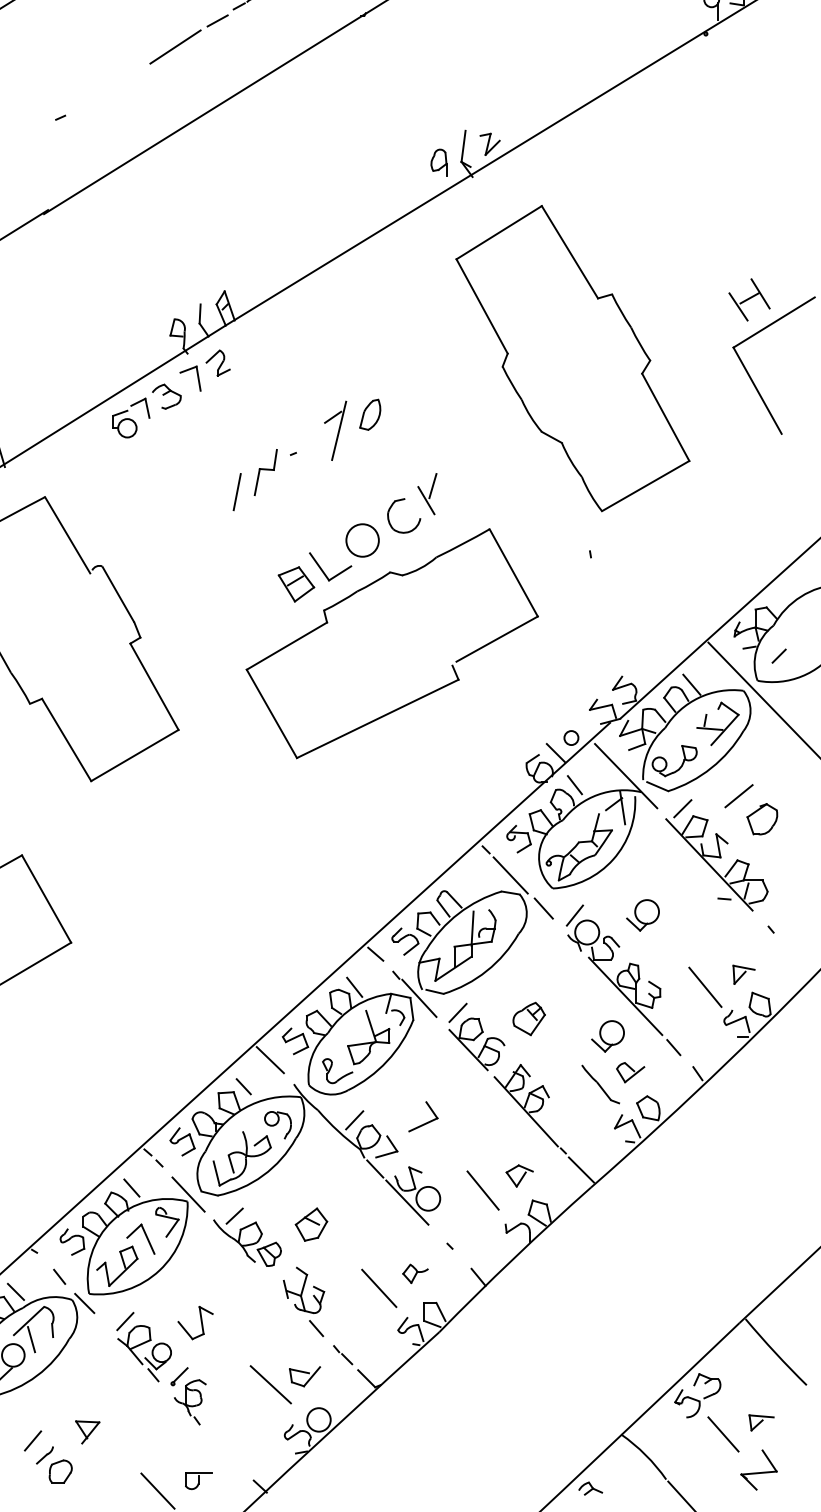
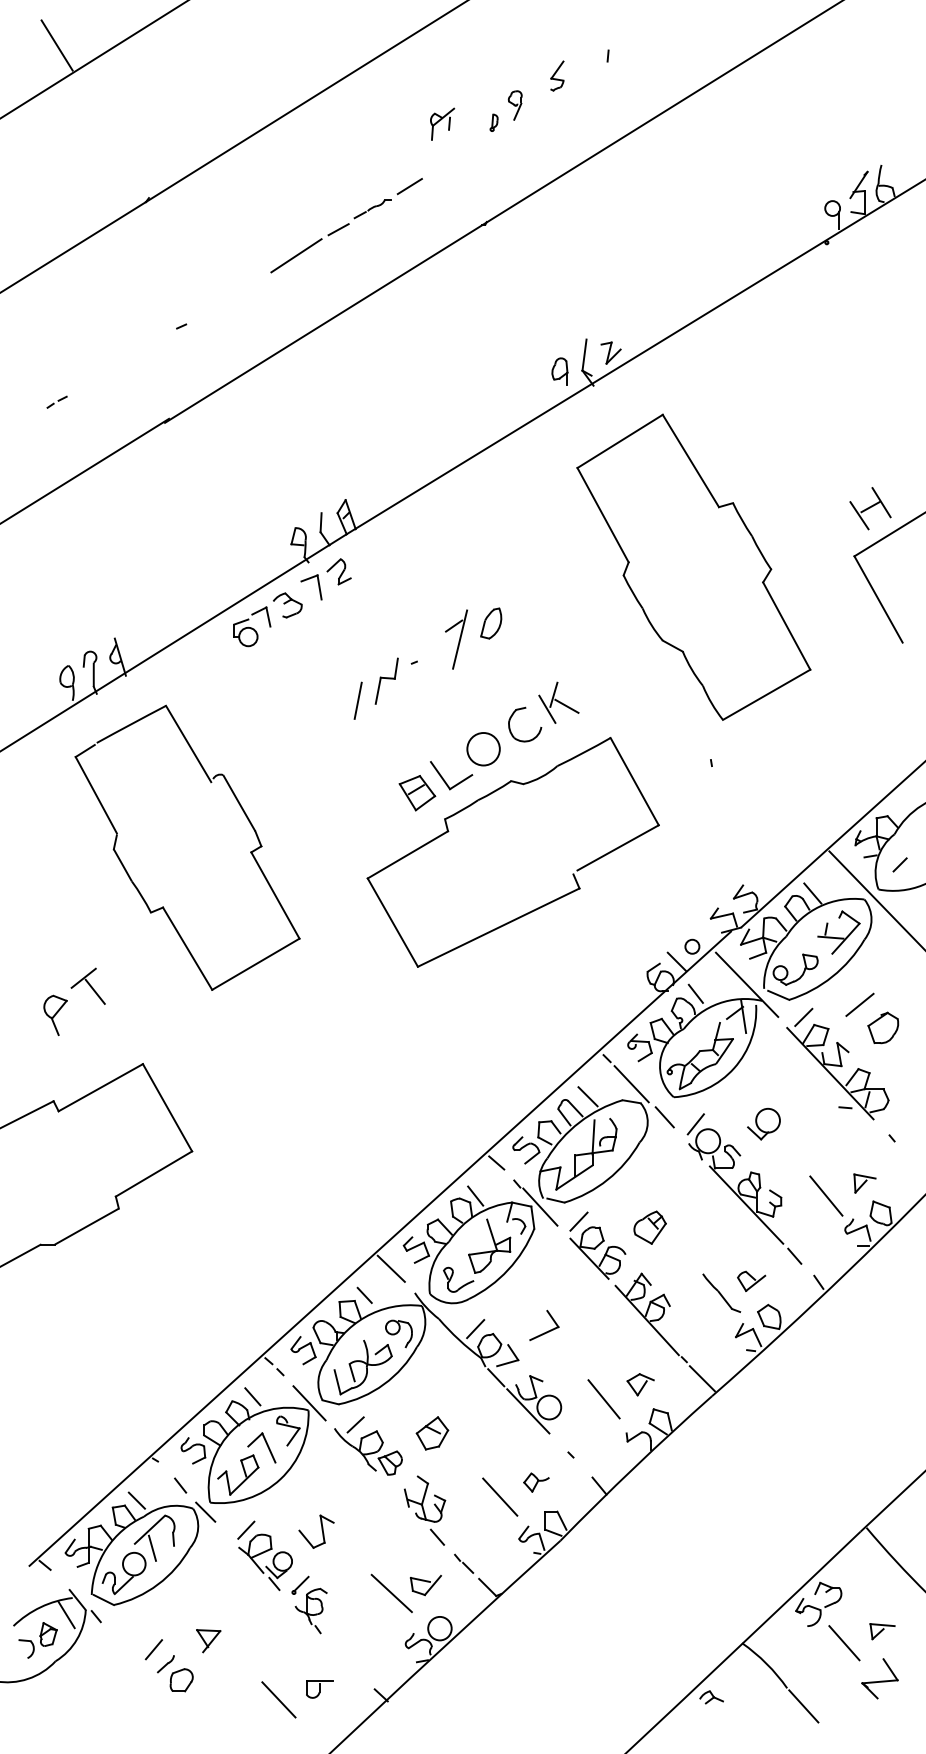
line: (445, 496) -> (566, 705), added
line: (466, 887) -> (587, 1096), added
part: (607, 1035) -> (728, 1244), removed

